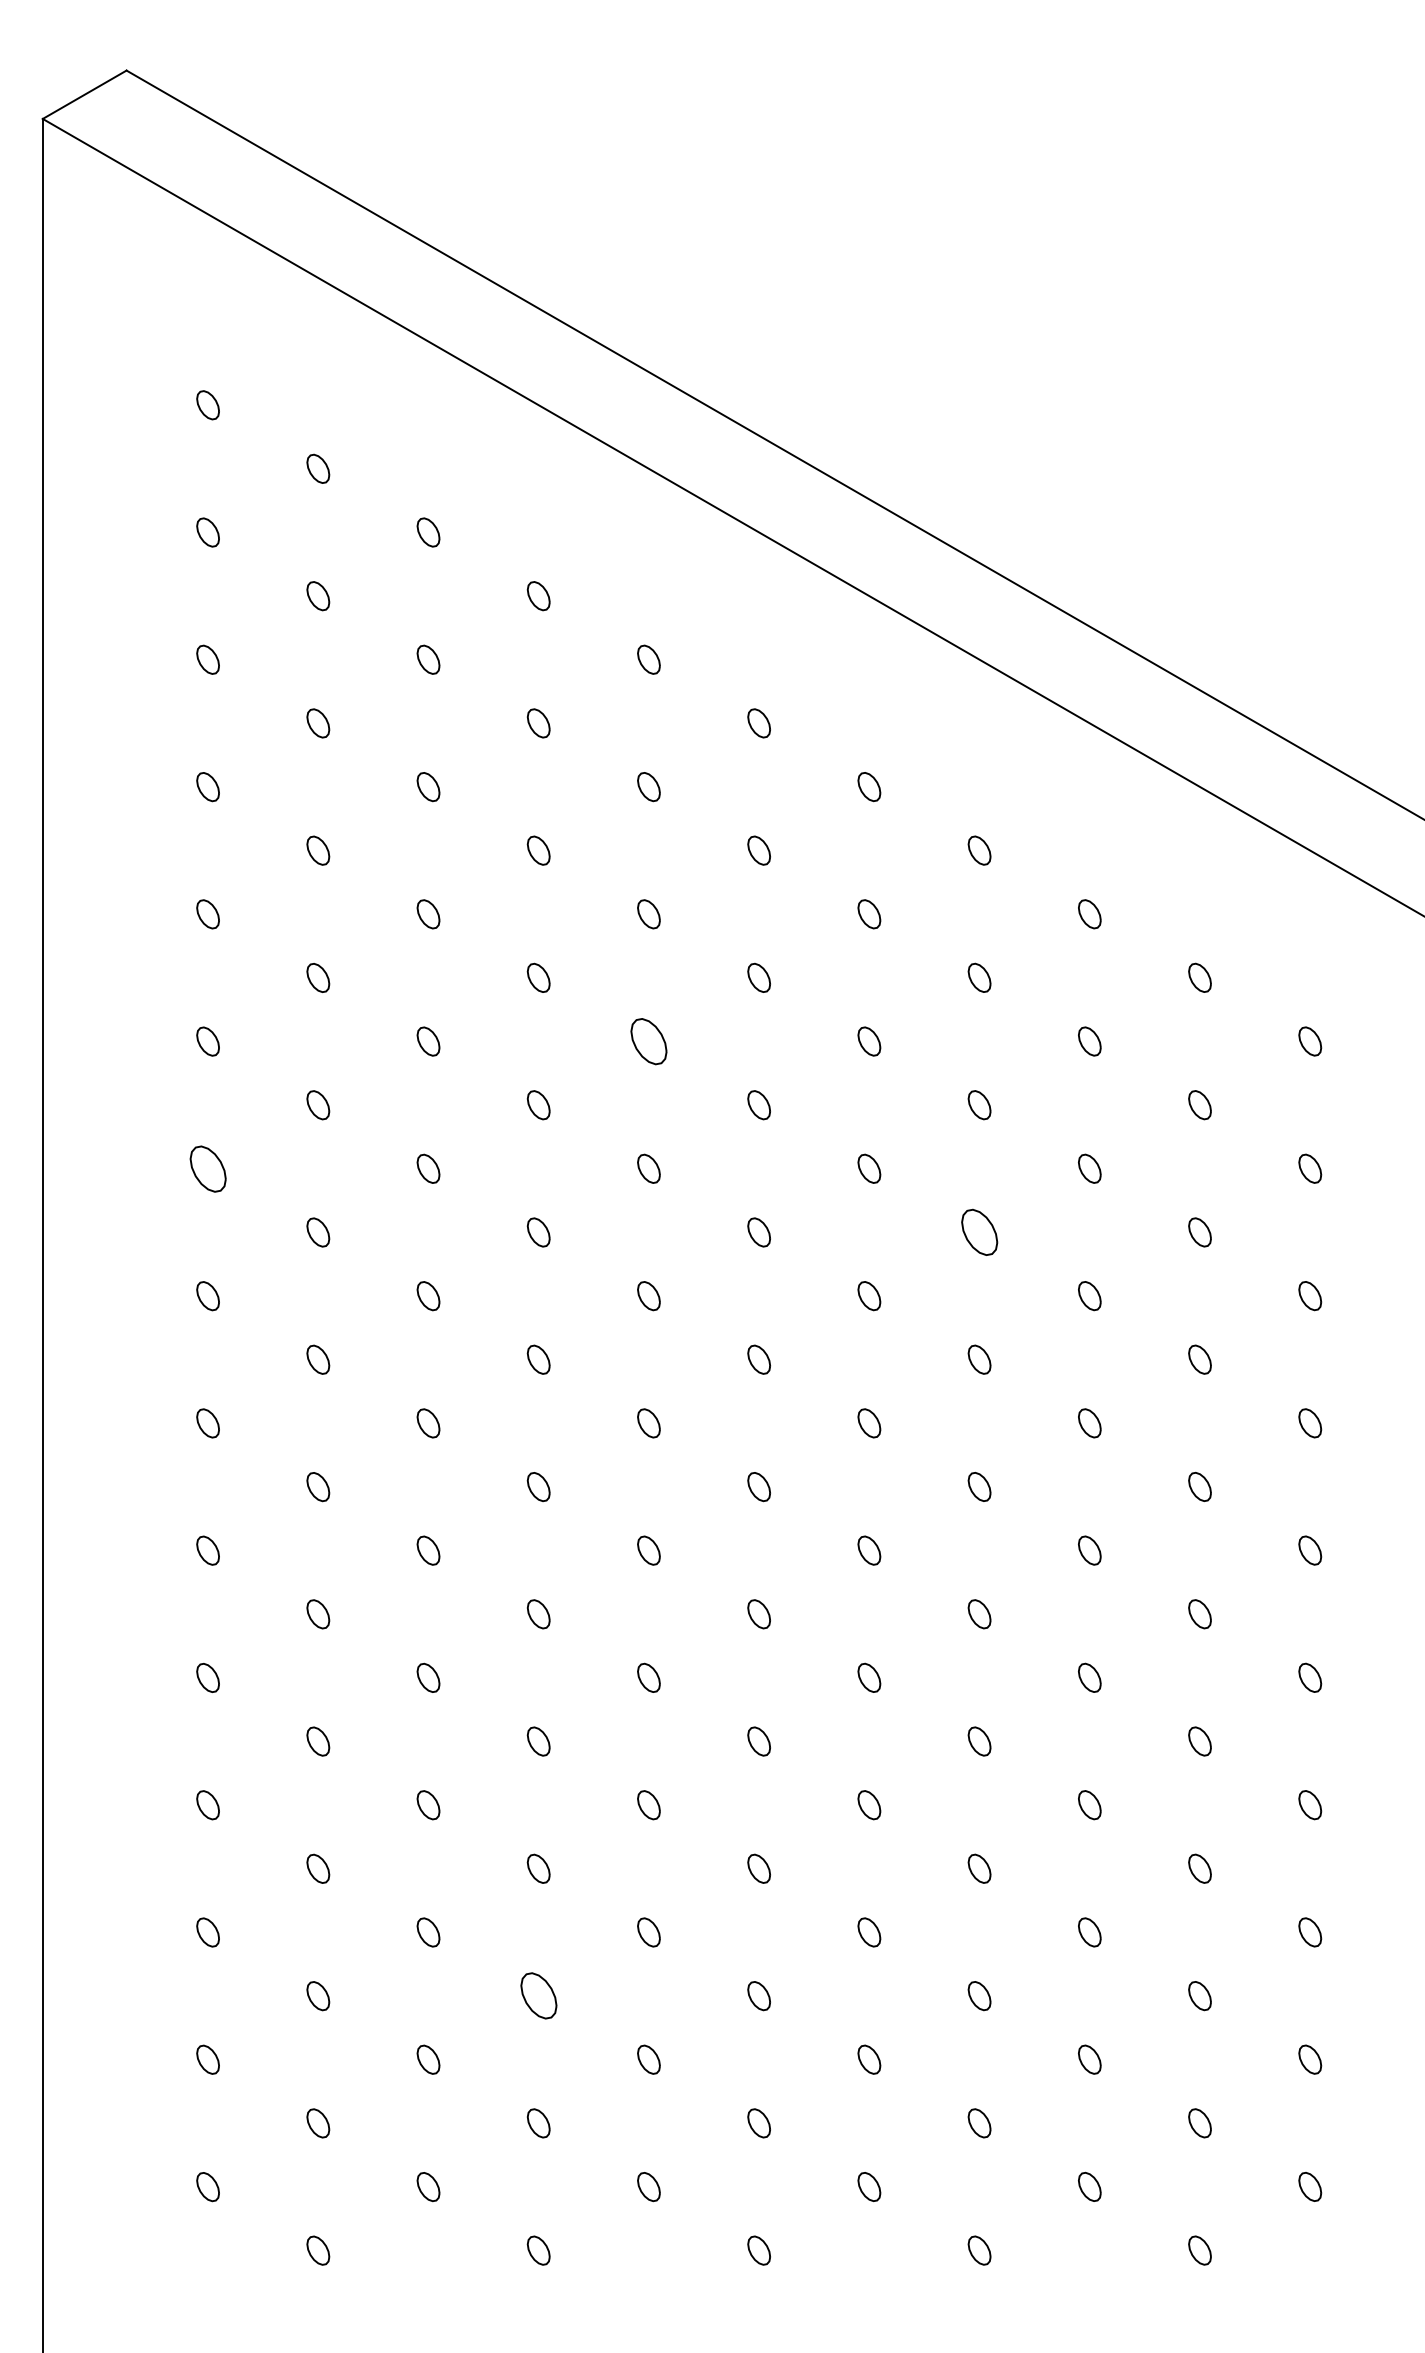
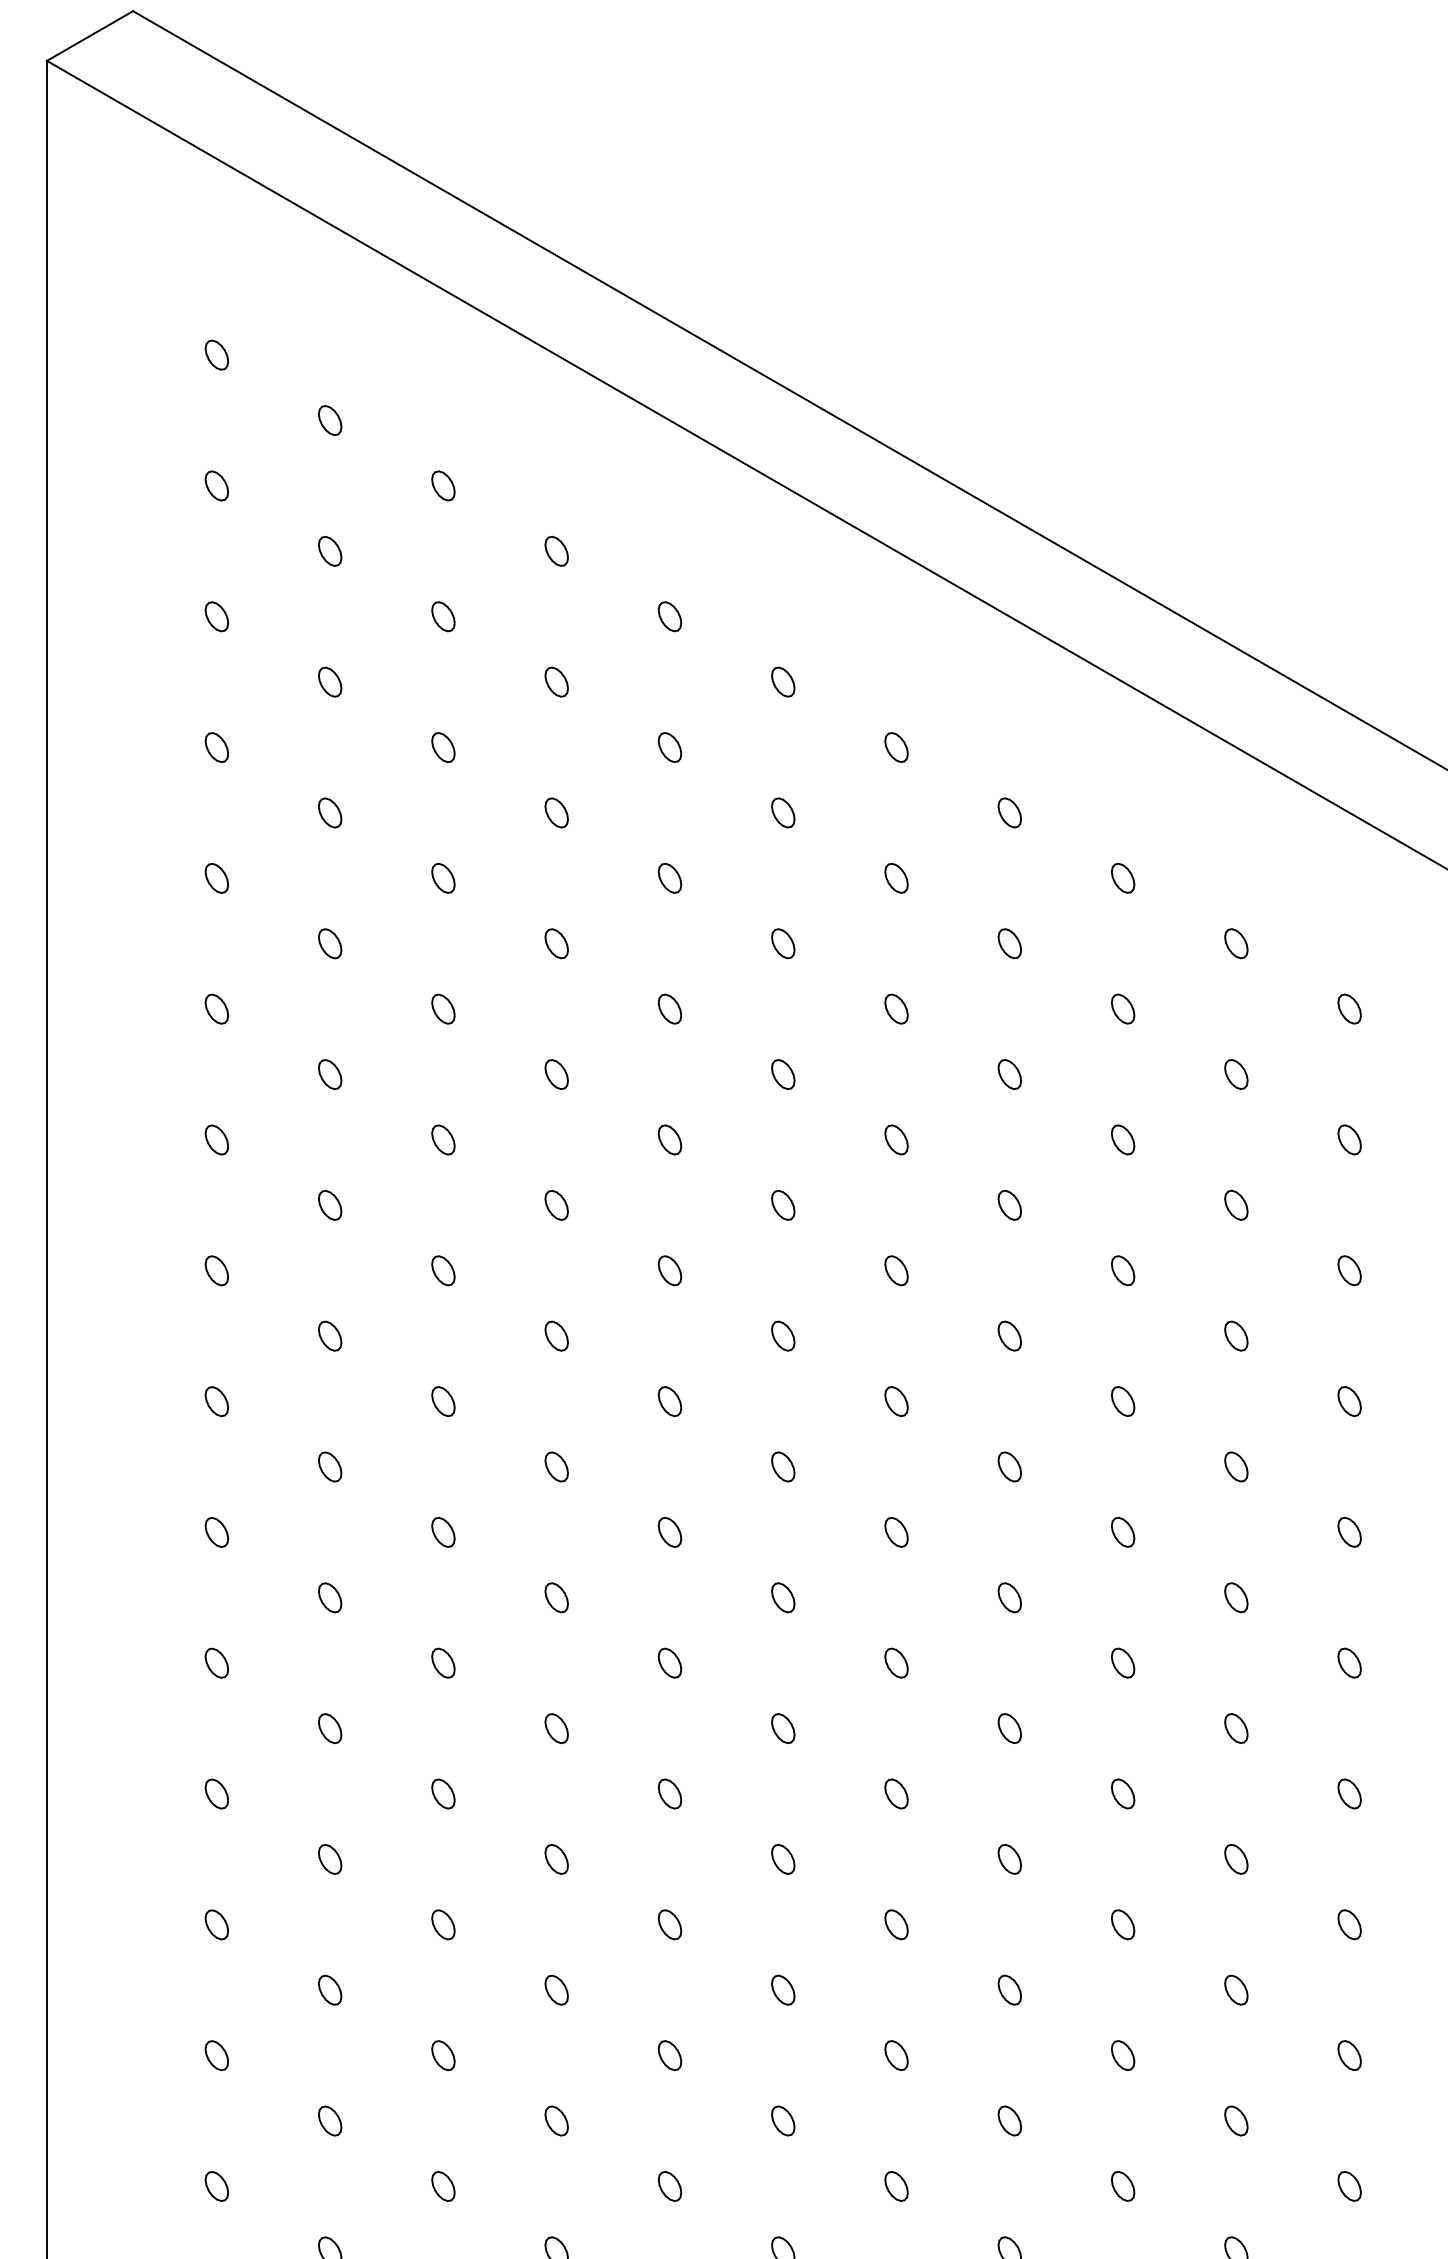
part: (648, 1041) -> (669, 1009), size x0.62
part: (207, 1168) -> (216, 1139), size x0.62
part: (979, 1232) -> (1009, 1205), size x0.62
part: (538, 1996) -> (556, 1990), size x0.62

